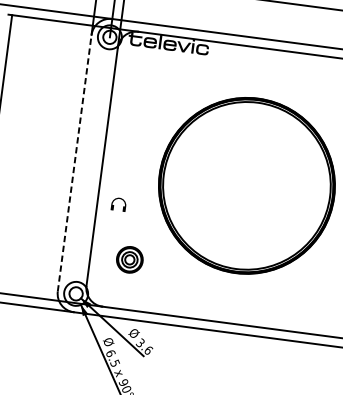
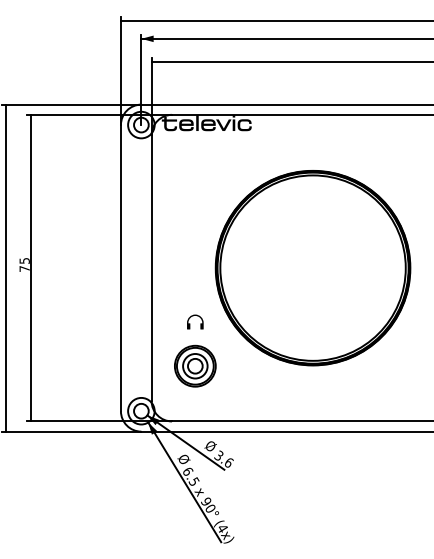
line: (74, 162) -> (120, 267), dashed -> solid
part: (119, 204) -> (195, 321), moved
part: (130, 259) -> (195, 365), size x1.43

